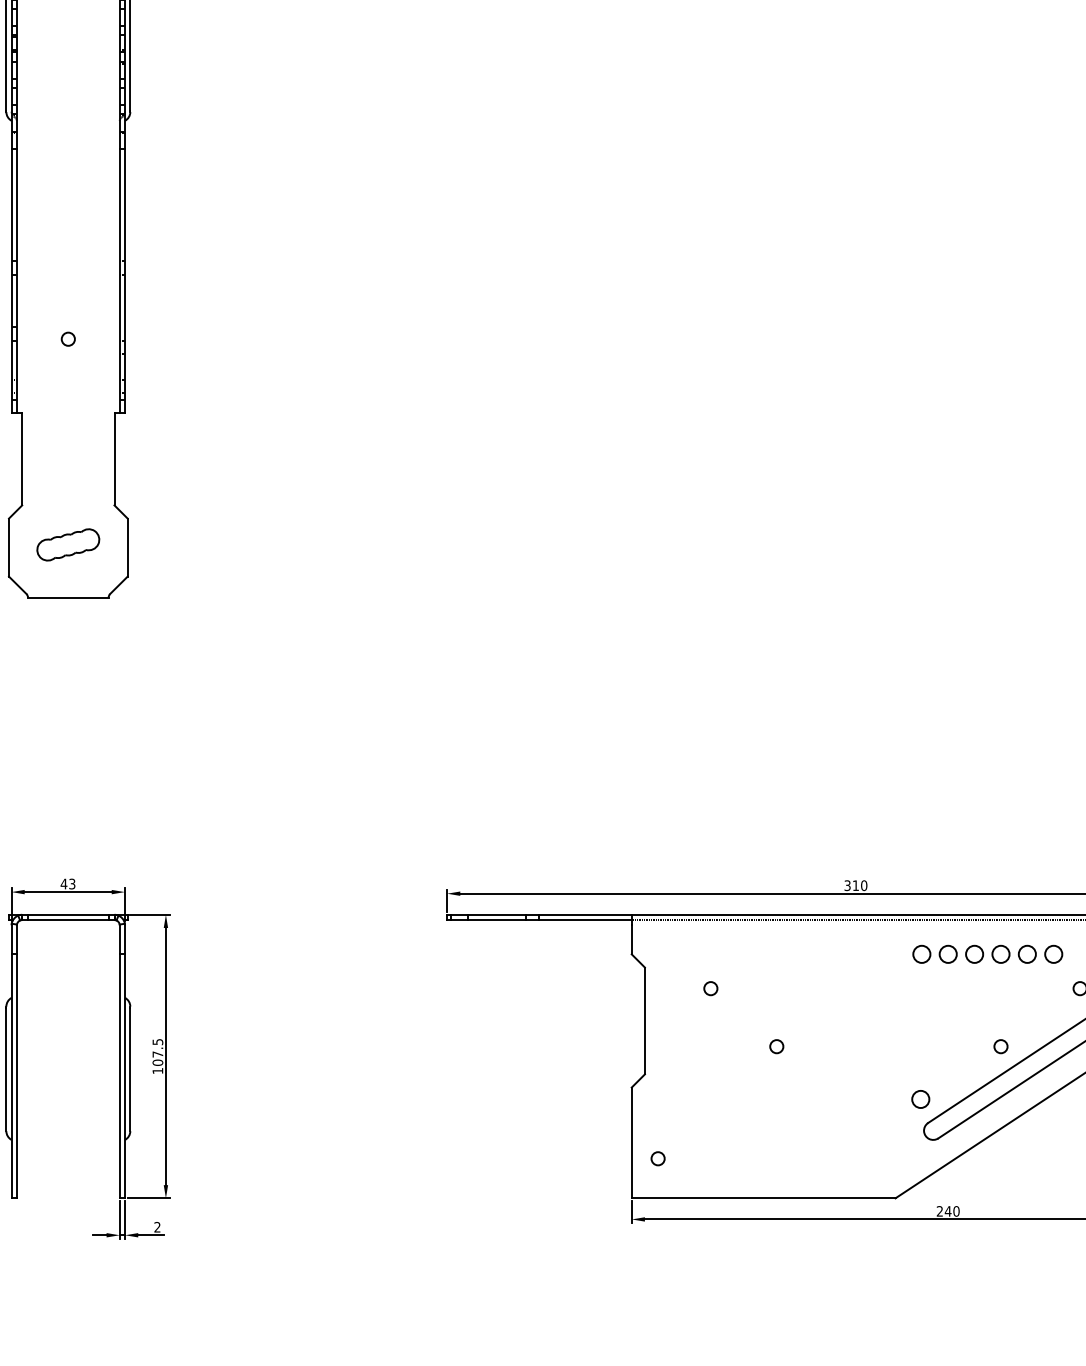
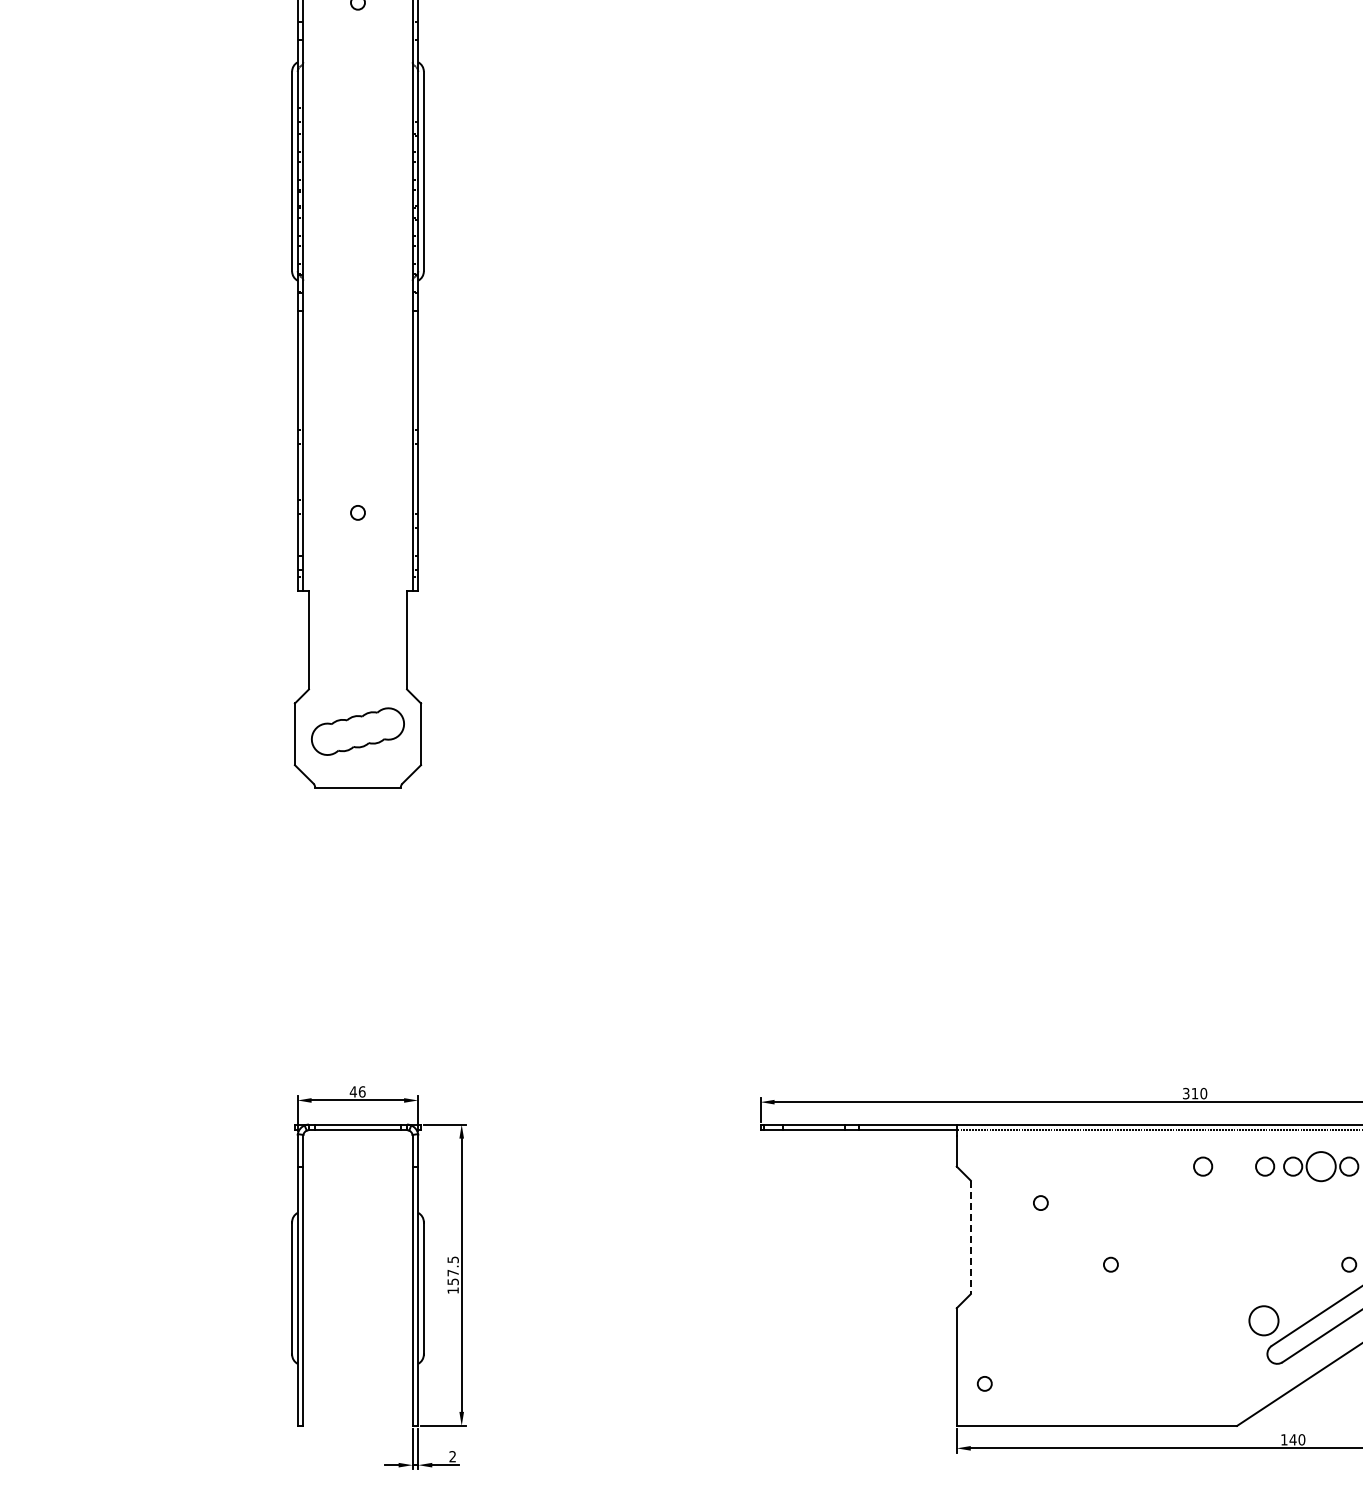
part: (67, 544) -> (357, 730), size x1.4
text: (71, 883) -> (361, 1091), 43 -> 46
circle: (863, 954) -> (1203, 1166), added
circle: (974, 954) -> (1321, 1166), size x1.6
line: (644, 1021) -> (970, 1237), solid -> dashed
text: (157, 1062) -> (452, 1281), 107.5 -> 157.5
circle: (920, 1099) -> (1263, 1320), size x1.6
text: (940, 1211) -> (1284, 1439), 240 -> 140

